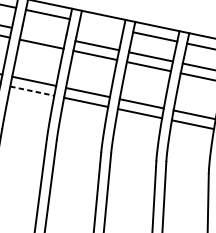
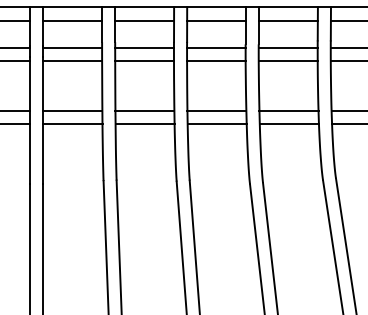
line: (101, 25) -> (216, 21), added
line: (43, 34) -> (144, 48), added
line: (32, 91) -> (145, 123), dashed -> solid

